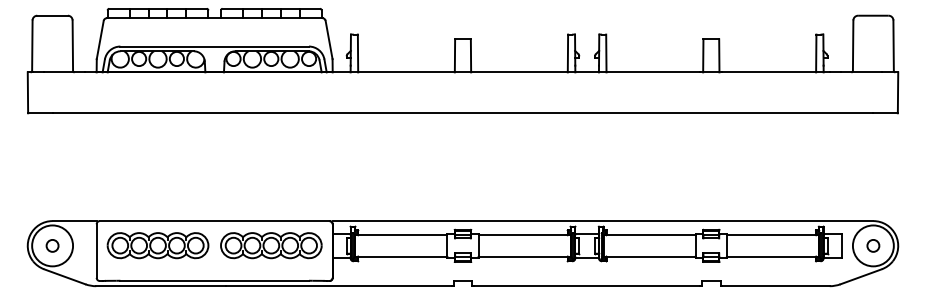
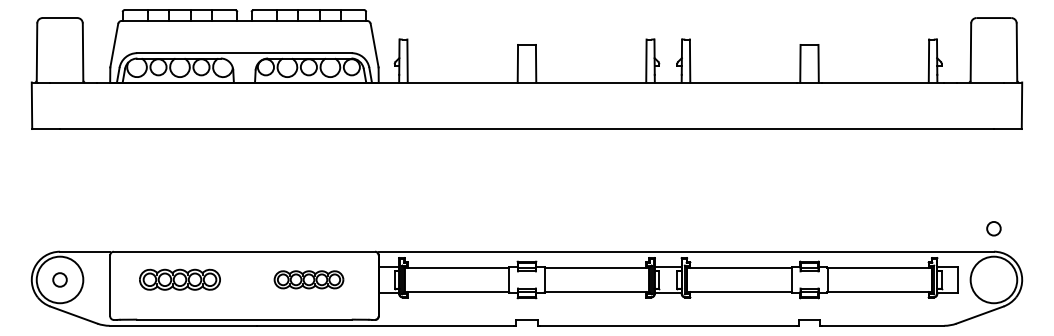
part: (157, 245) -> (179, 279), size x0.7
part: (271, 245) -> (309, 279), size x0.6
circle: (873, 245) -> (994, 228), moved

